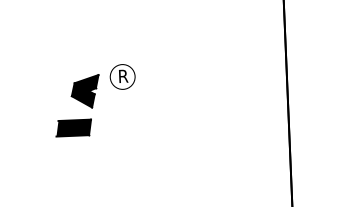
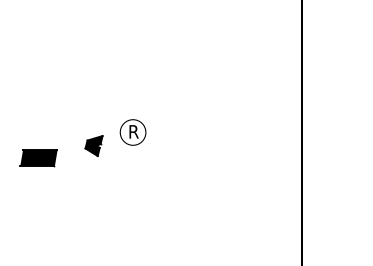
part: (84, 91) -> (93, 145), size x0.6
part: (73, 128) -> (38, 158), moved

